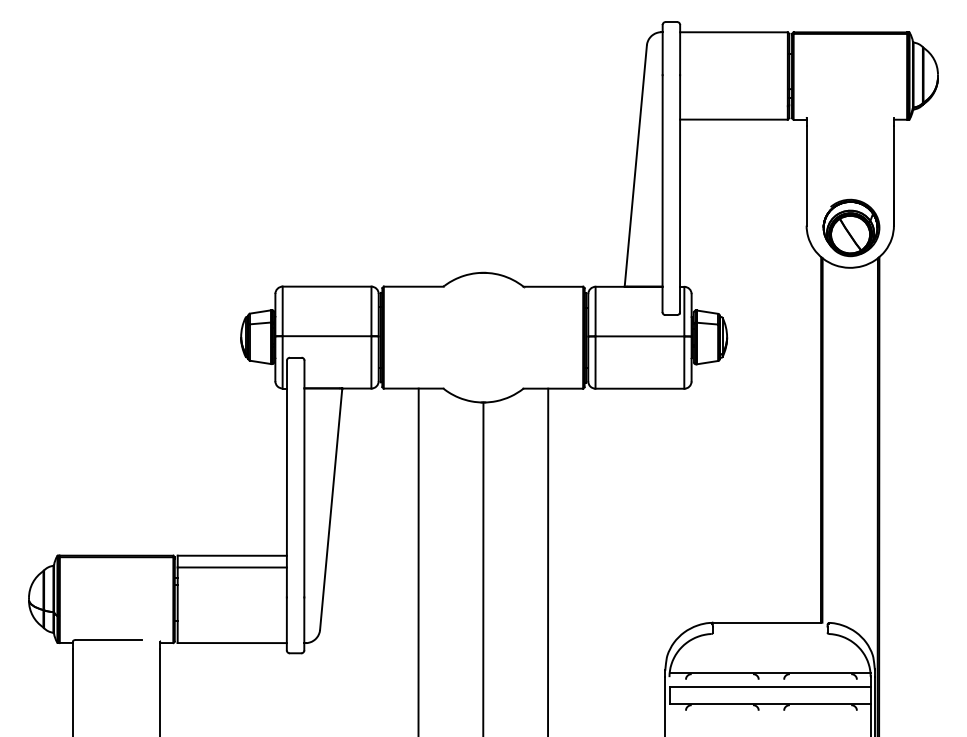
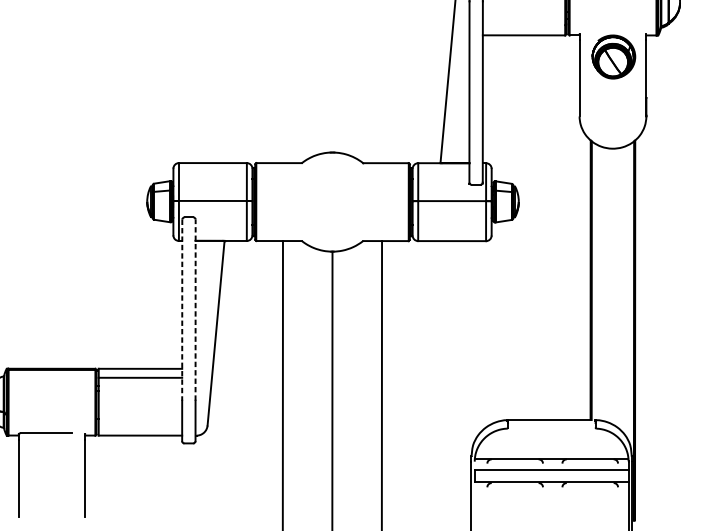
part: (851, 227) -> (613, 56), moved
line: (304, 478) -> (195, 309), solid -> dashed
line: (286, 479) -> (181, 310), solid -> dashed

